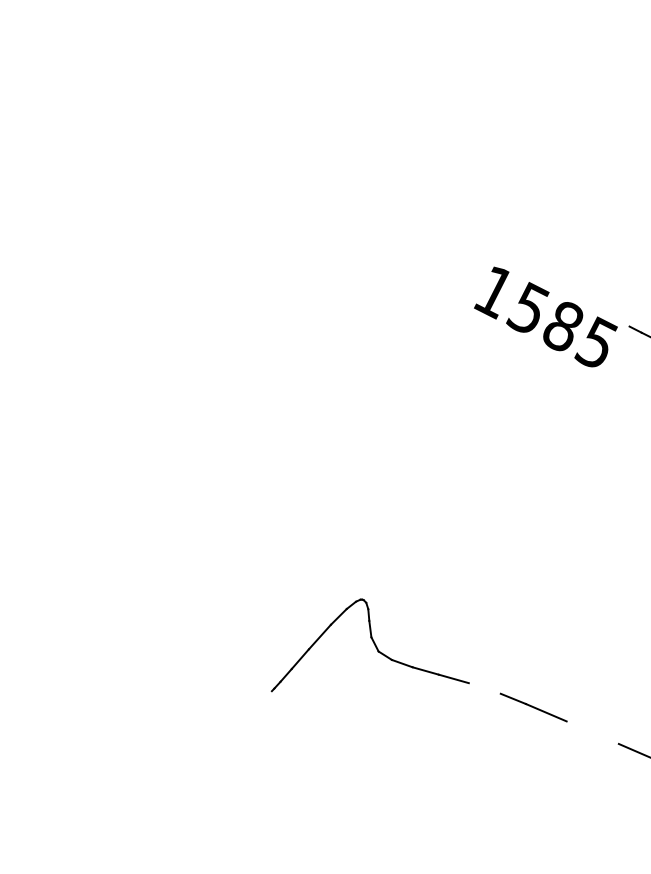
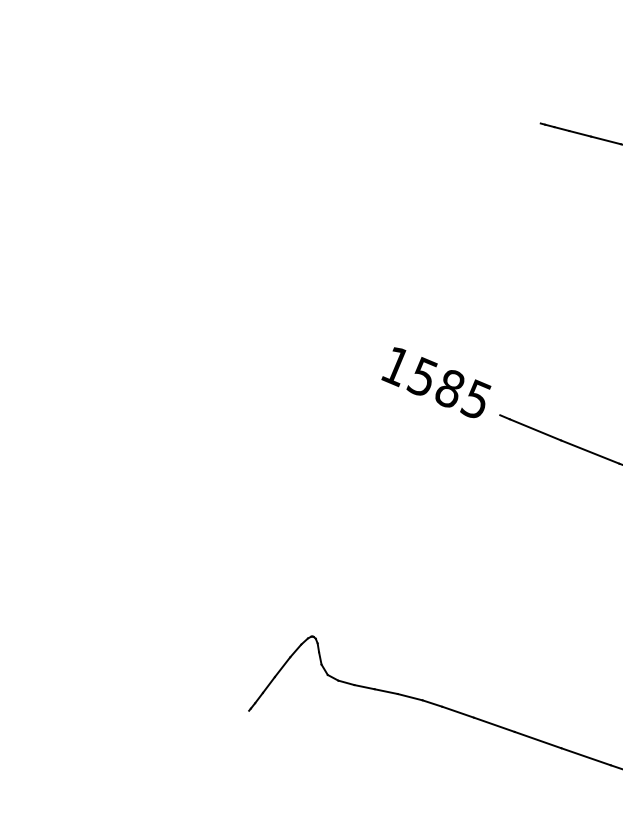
text: (546, 316) -> (436, 382), moved
line: (483, 688) -> (409, 697), added
line: (592, 732) -> (494, 724), added

